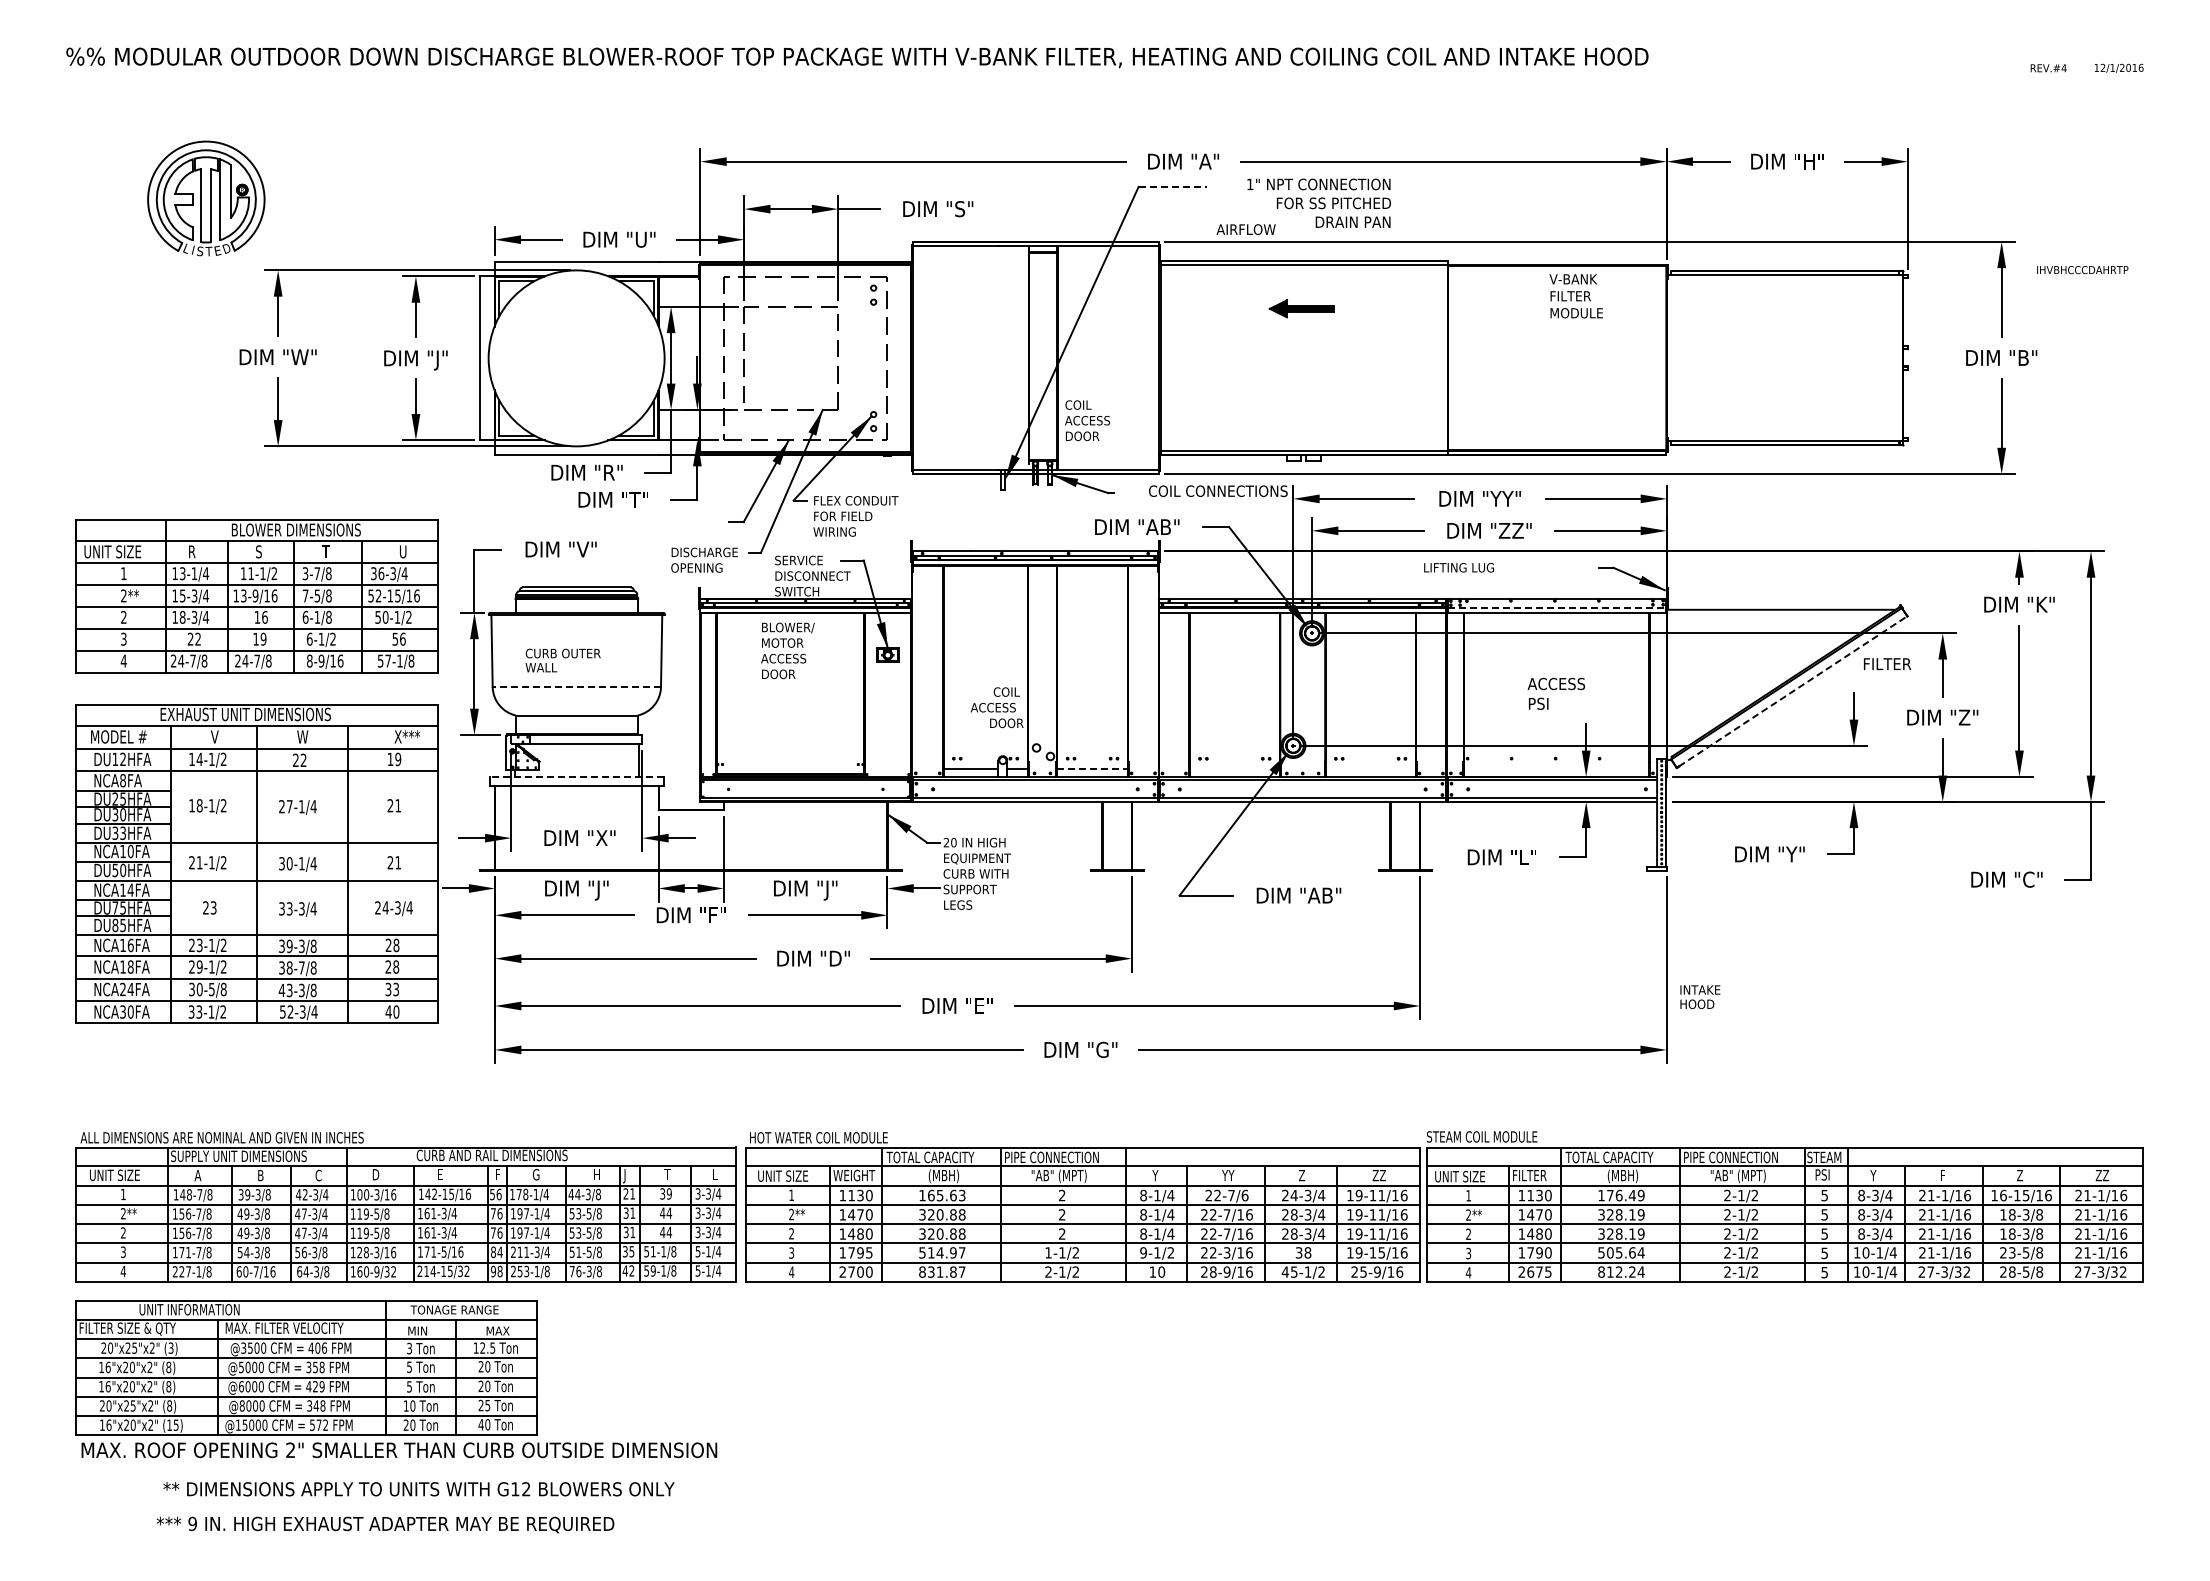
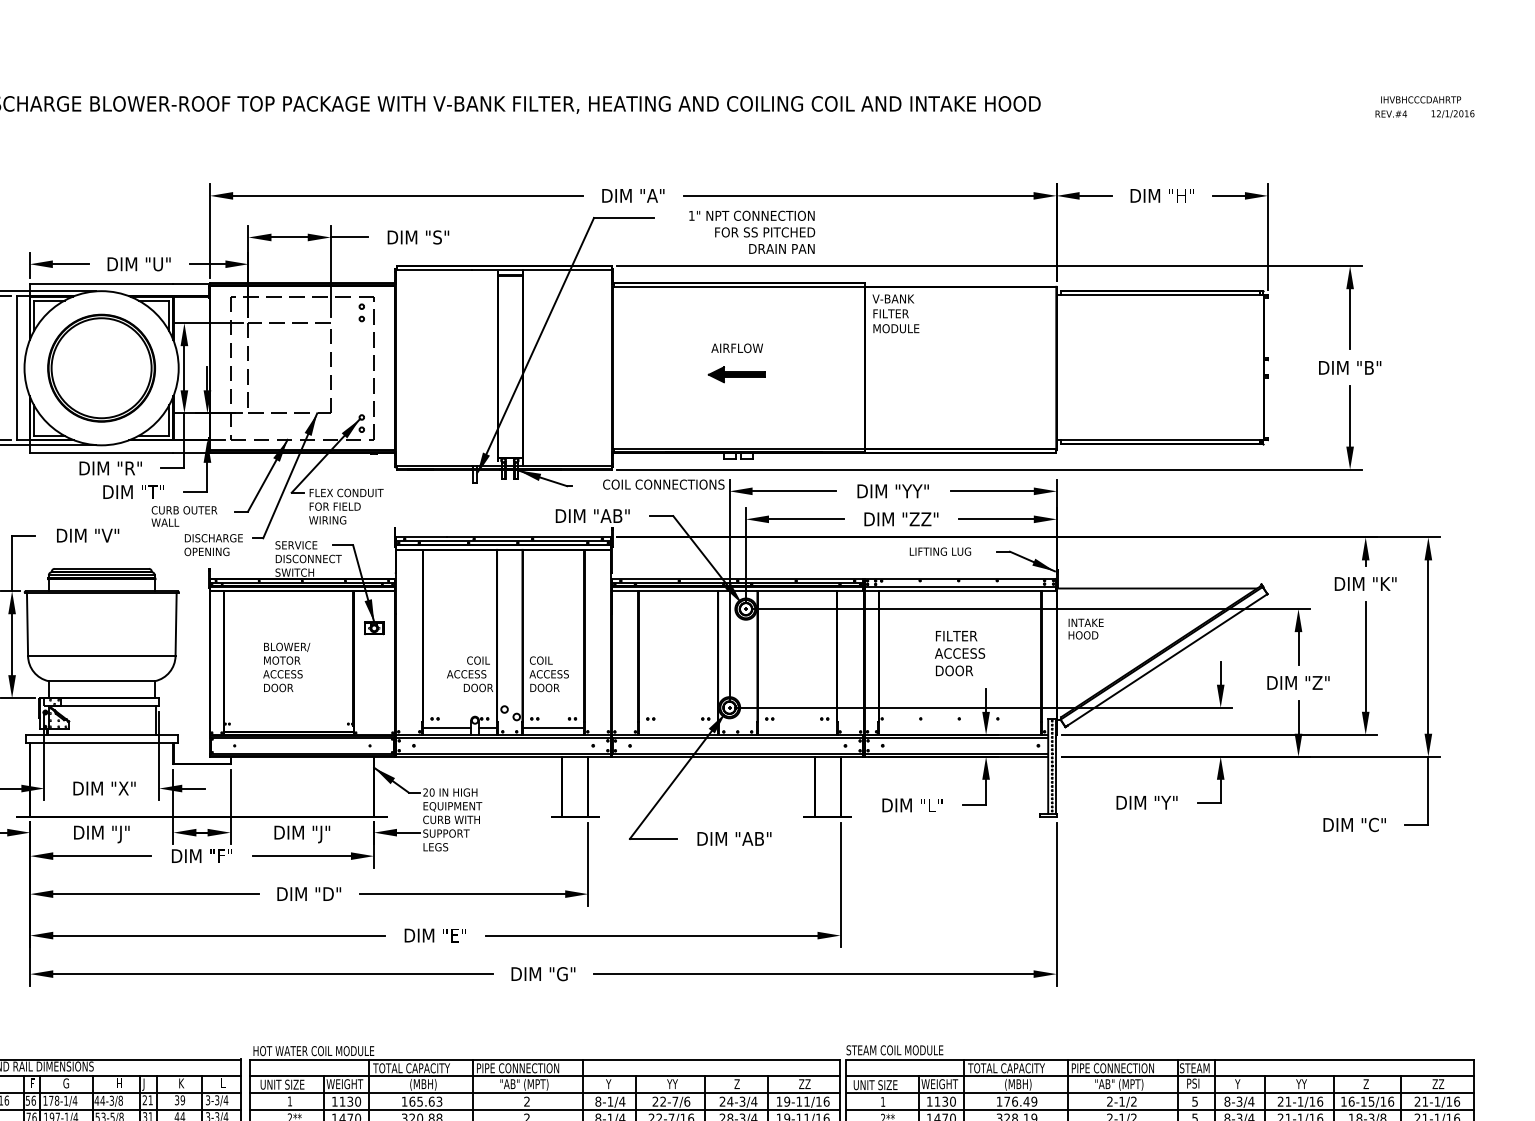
line: (1173, 186) -> (624, 217), dashed -> solid
text: (1245, 229) -> (736, 348), moved
text: (2082, 270) -> (1420, 100), moved
text: (1575, 296) -> (895, 314), moved
part: (1301, 308) -> (736, 374), moved
part: (576, 358) -> (101, 368), added
text: (1087, 420) -> (549, 674), moved
text: (1459, 567) -> (940, 551), moved
line: (1557, 607) -> (960, 586), dashed -> solid
text: (787, 650) -> (286, 667), moved
text: (562, 660) -> (183, 516), moved
text: (1887, 663) -> (956, 635), moved
line: (576, 687) -> (101, 656), dashed -> solid
line: (1793, 691) -> (1167, 660), dashed -> solid
text: (1550, 703) -> (954, 670), PSI -> DOOR
line: (1093, 769) -> (554, 728), dashed -> solid
line: (576, 776) -> (101, 734), dashed -> solid
text: (1700, 997) -> (1086, 629), moved
text: (667, 1174) -> (181, 1083), T -> K
text: (1533, 1175) -> (939, 1084), FILTER -> WEIGHT
text: (1946, 1175) -> (1301, 1084), F -> YY

